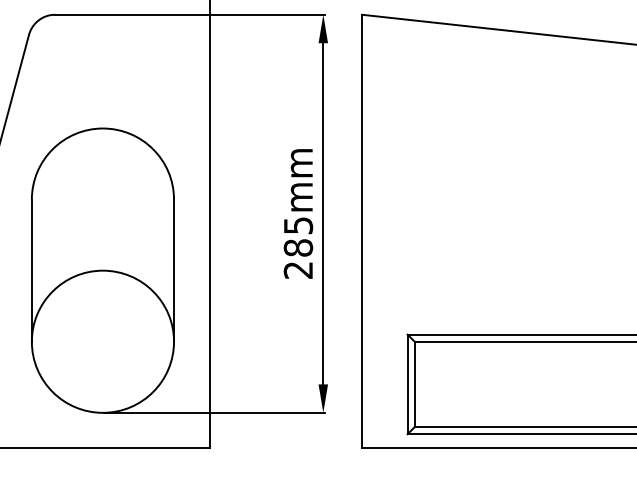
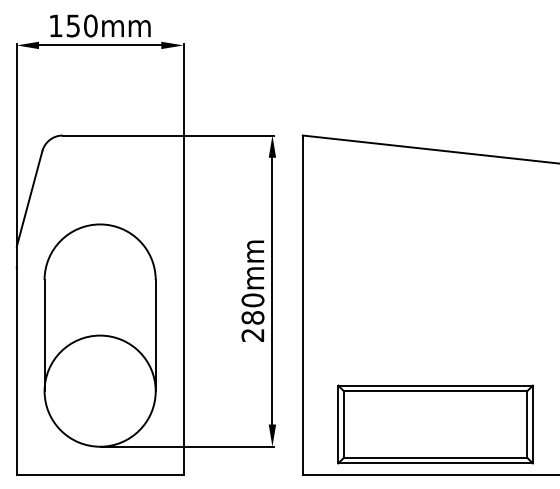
text: (297, 225) -> (252, 300), 285mm -> 280mm

